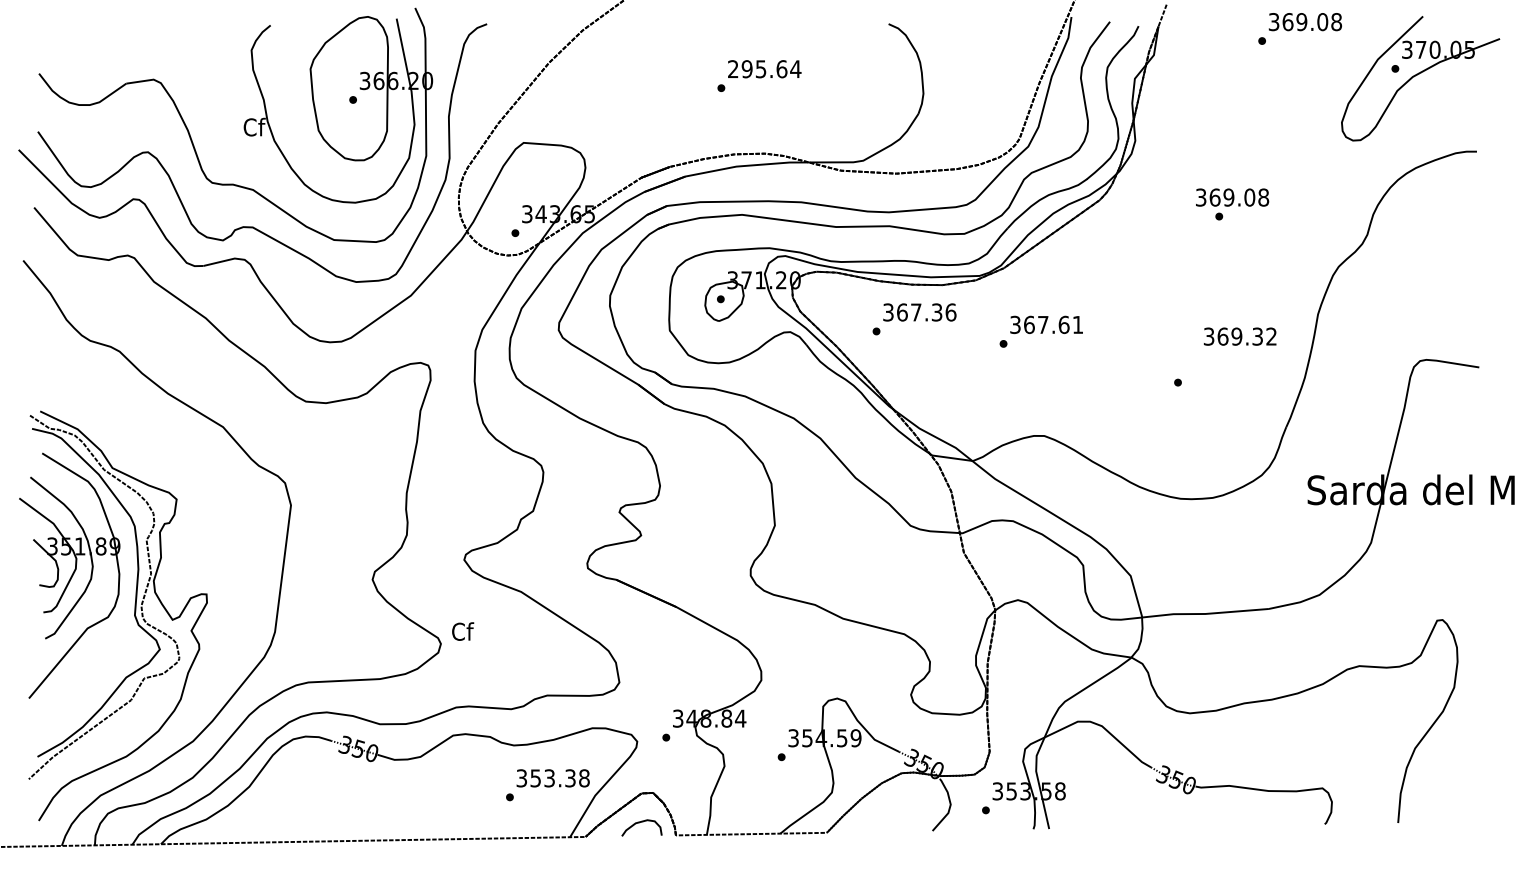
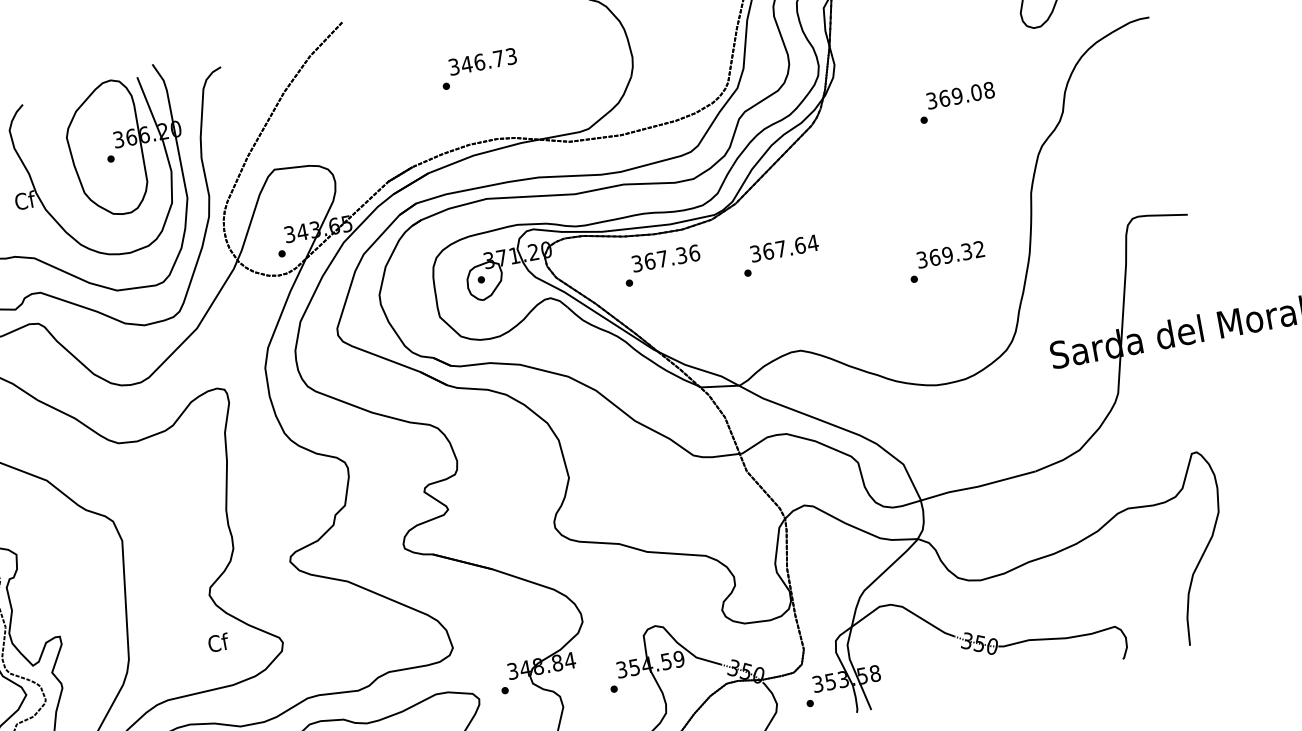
text: (764, 69) -> (482, 61), 295.64 -> 346.73
text: (1232, 197) -> (960, 95), moved
text: (1077, 324) -> (812, 242), 367.61 -> 367.64
text: (1239, 336) -> (950, 254), moved
text: (463, 631) -> (219, 642), moved

